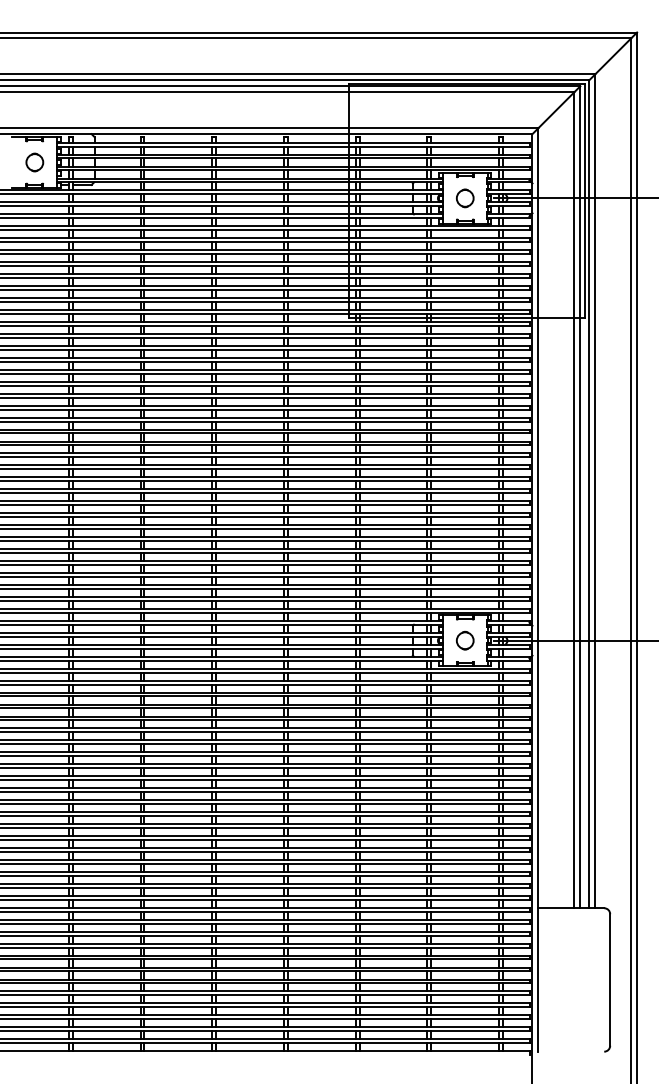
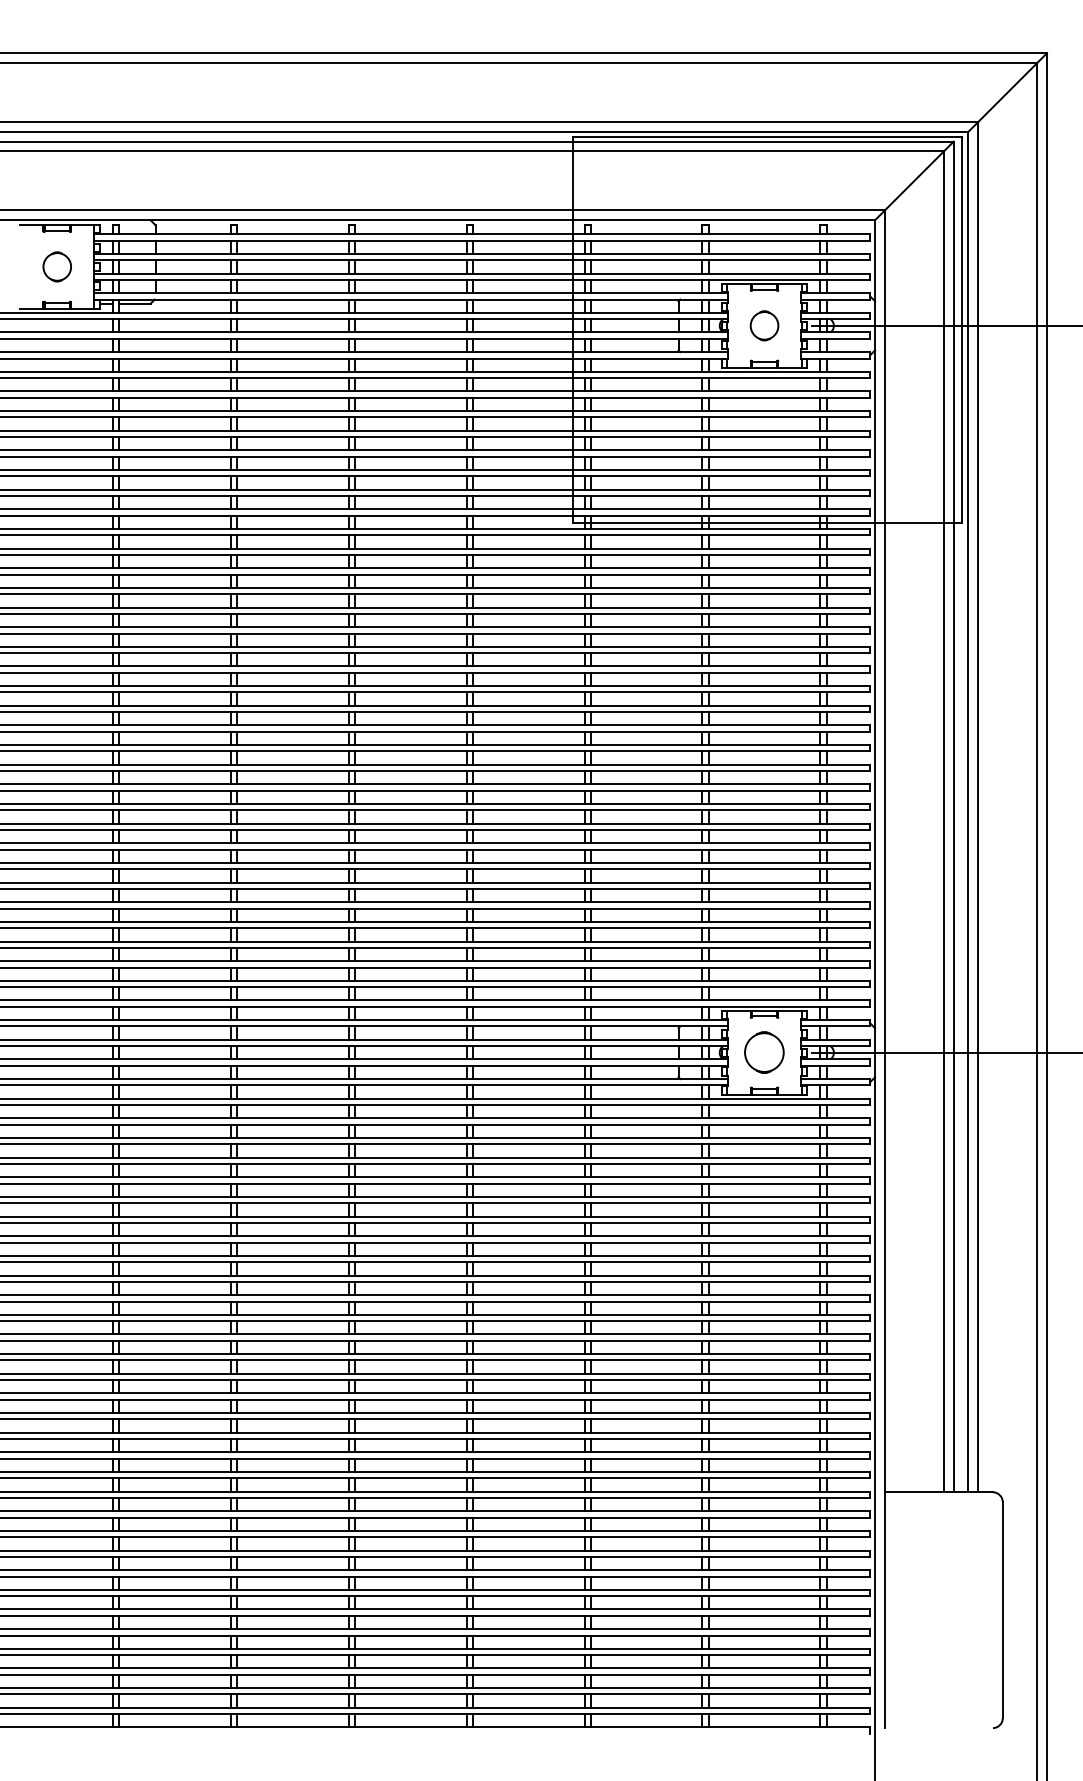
part: (465, 640) -> (764, 1052), size x1.4

